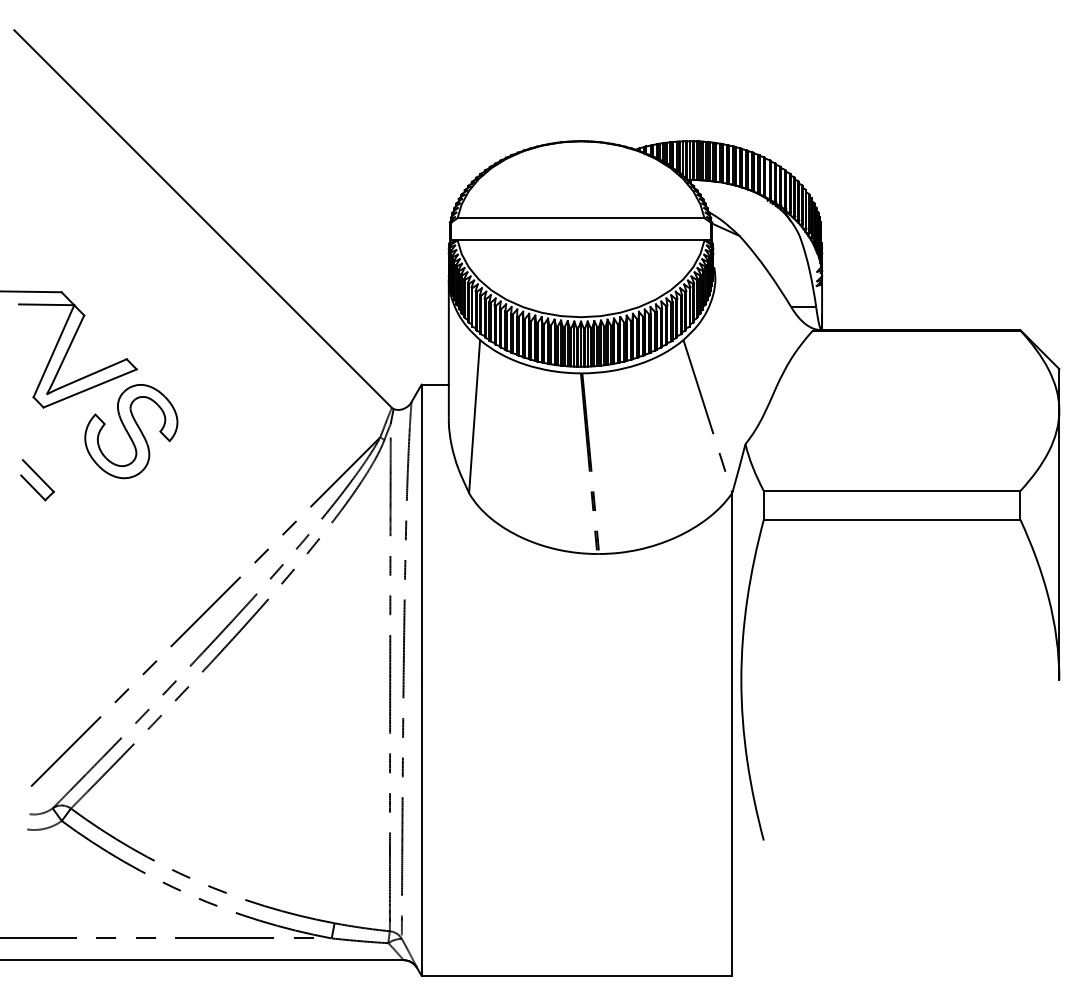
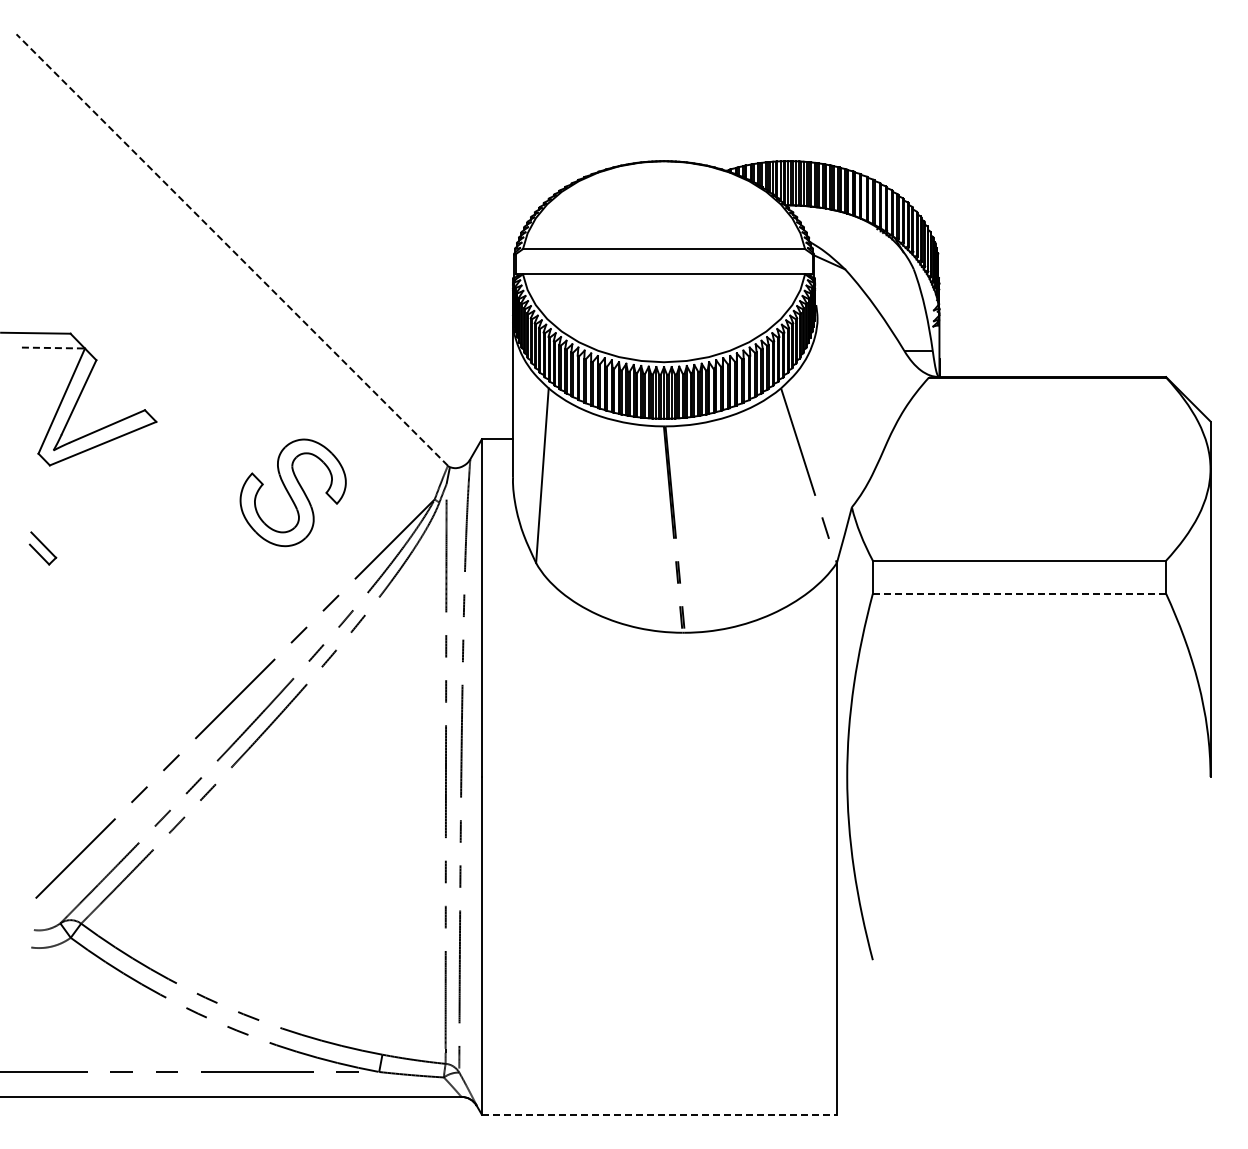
line: (202, 218) -> (231, 249), solid -> dashed
line: (46, 305) -> (53, 348), solid -> dashed
part: (130, 431) -> (292, 492), moved
part: (37, 480) -> (42, 548), size x0.7
line: (892, 519) -> (1019, 593), solid -> dashed
line: (577, 975) -> (659, 1114), solid -> dashed

